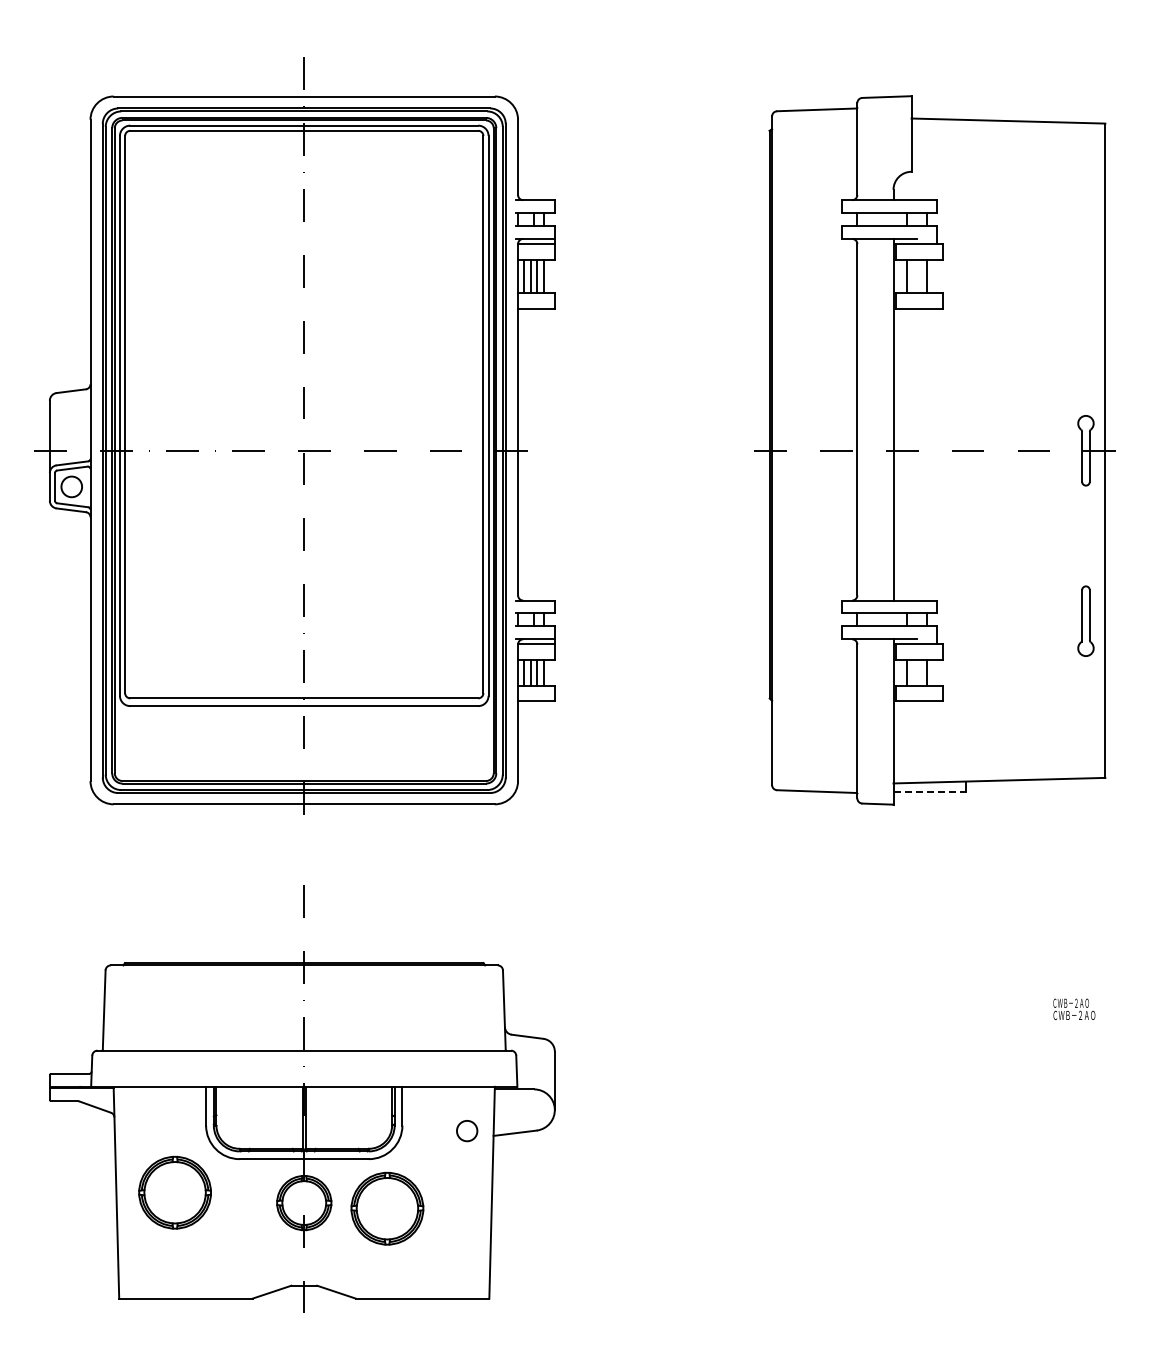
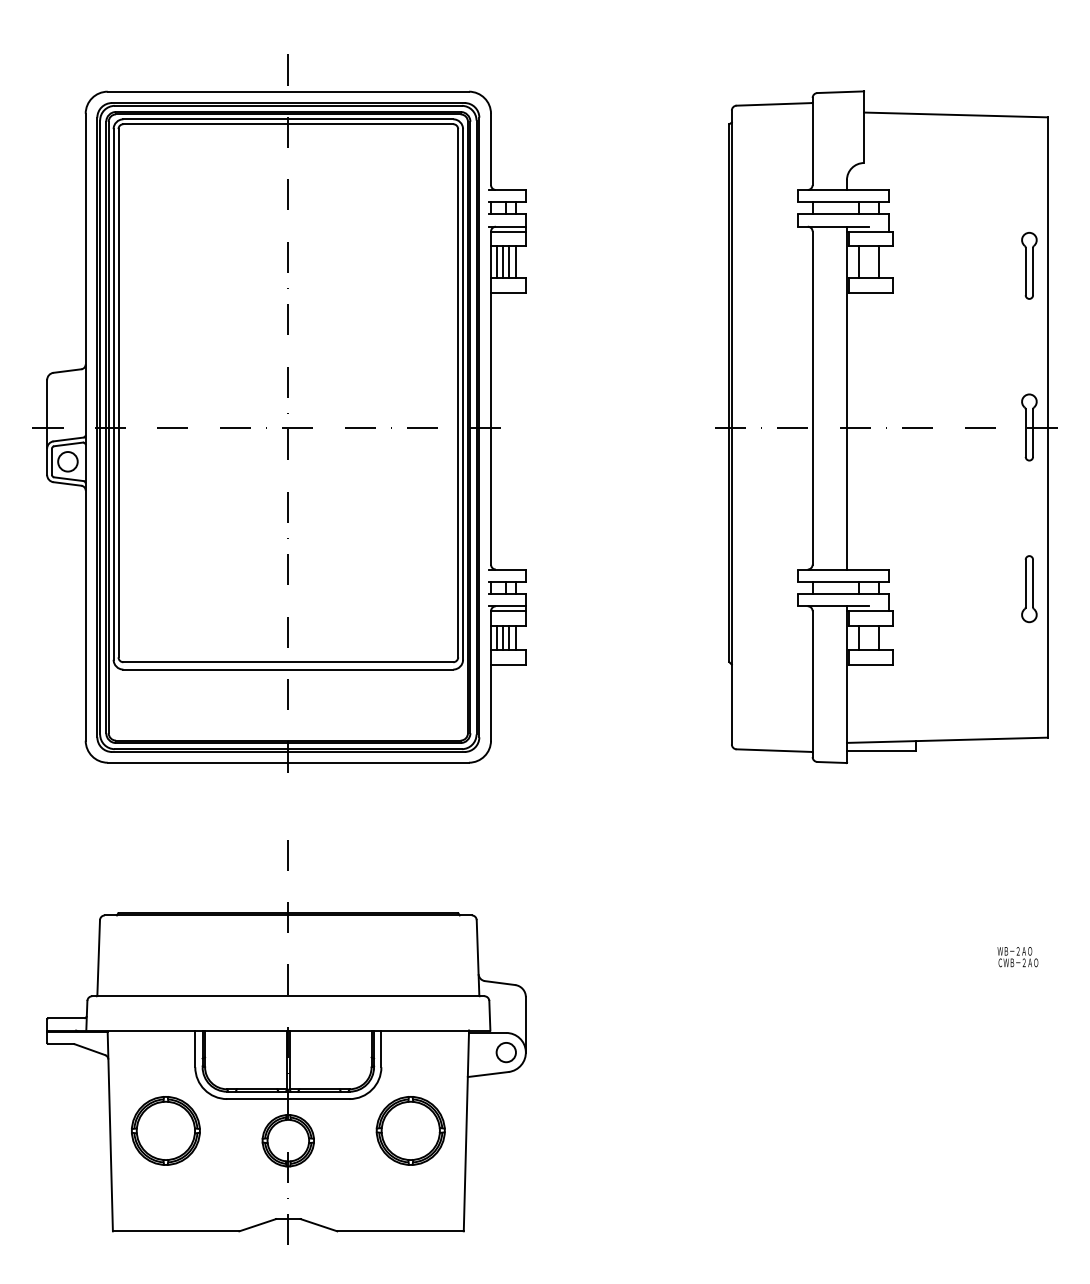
part: (1085, 279) -> (1028, 265), added
line: (930, 791) -> (882, 750), dashed -> solid
text: (1070, 1002) -> (1014, 950), ＣＷＢ－２ＡＯ -> ＷＢ－２ＡＯ
circle: (467, 1131) -> (506, 1052), moved
part: (387, 1208) -> (410, 1130), moved

